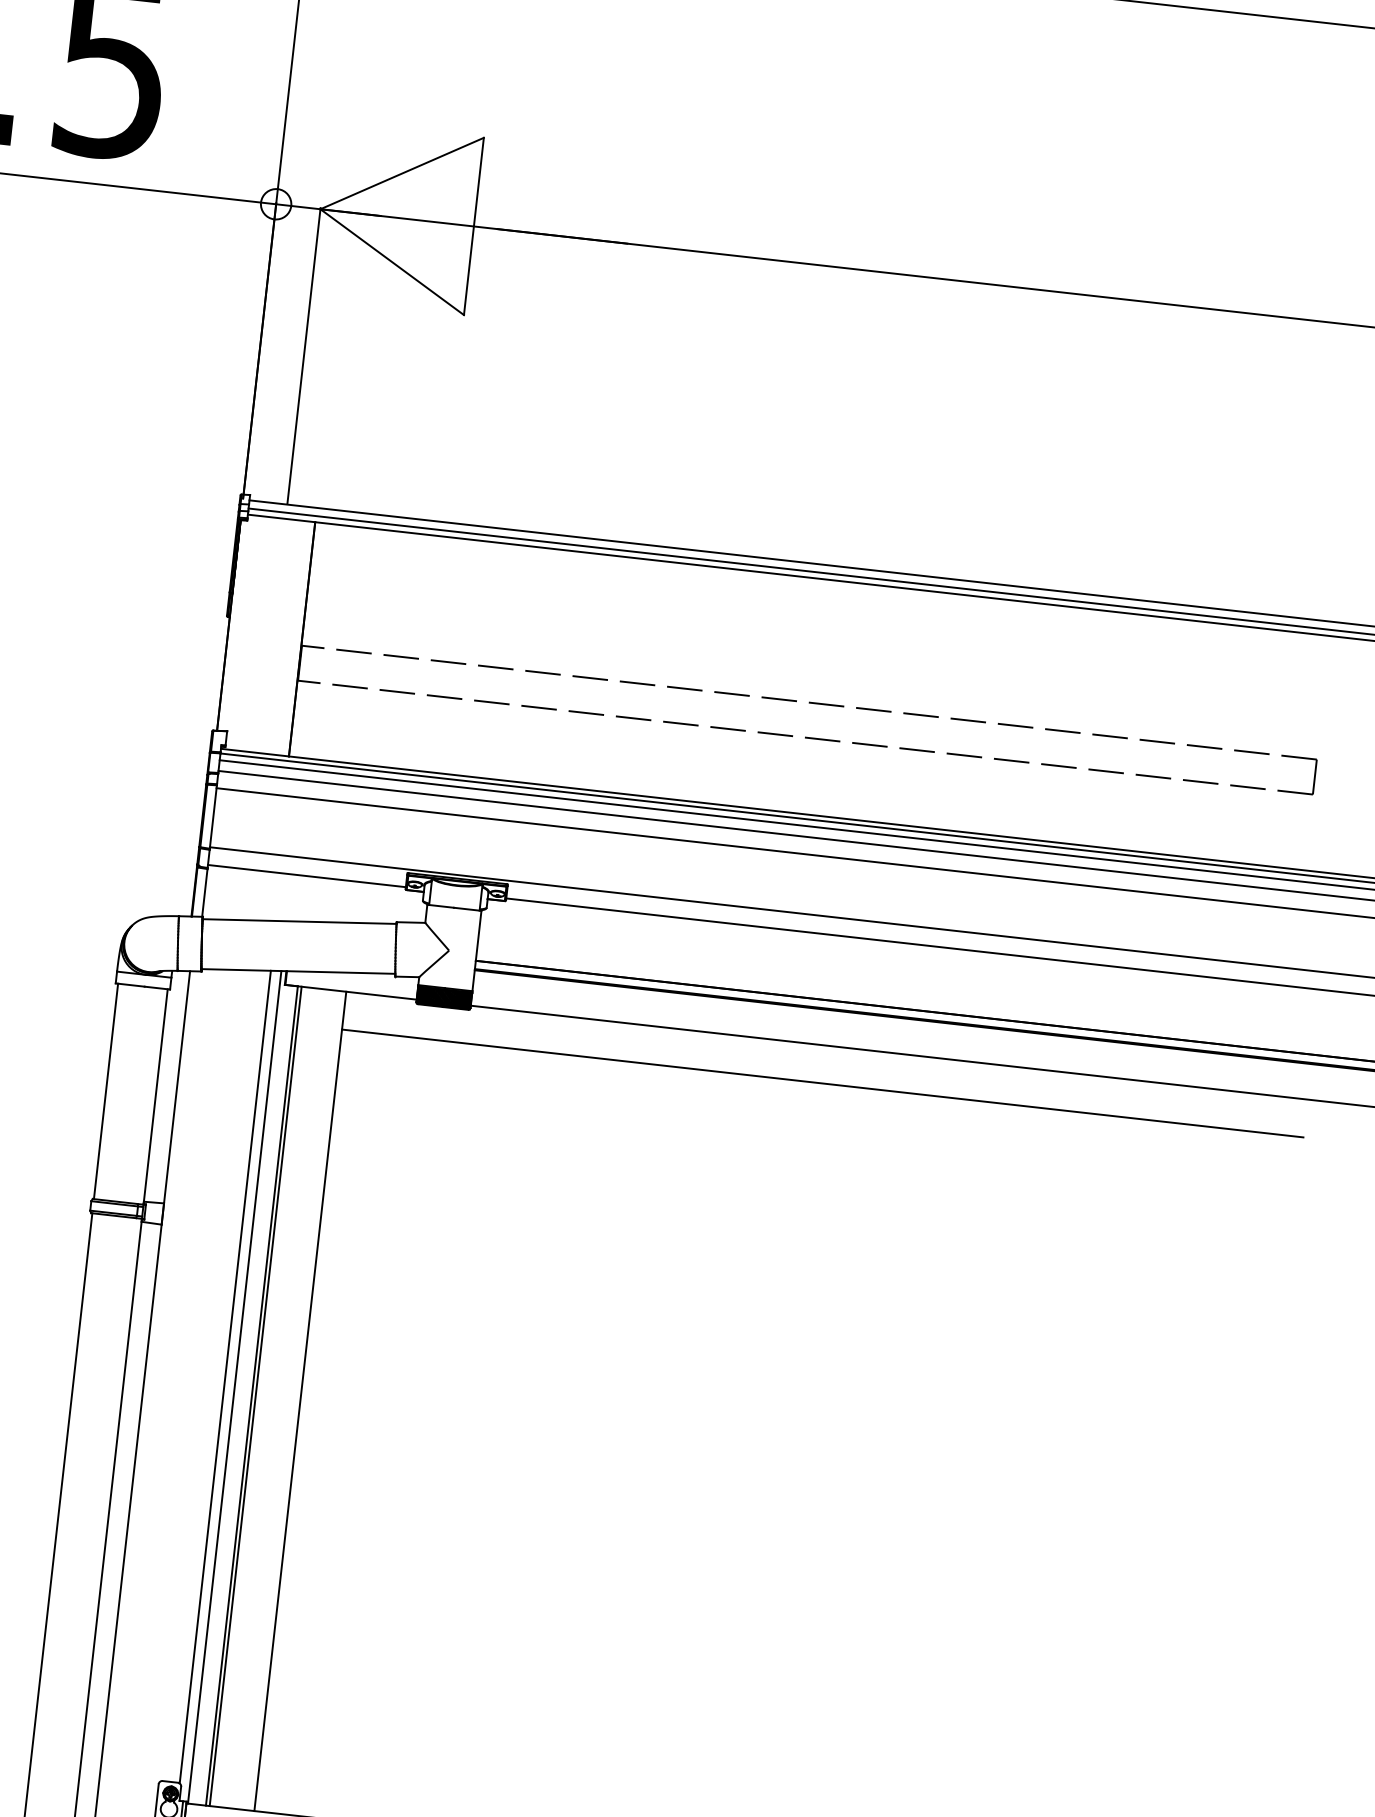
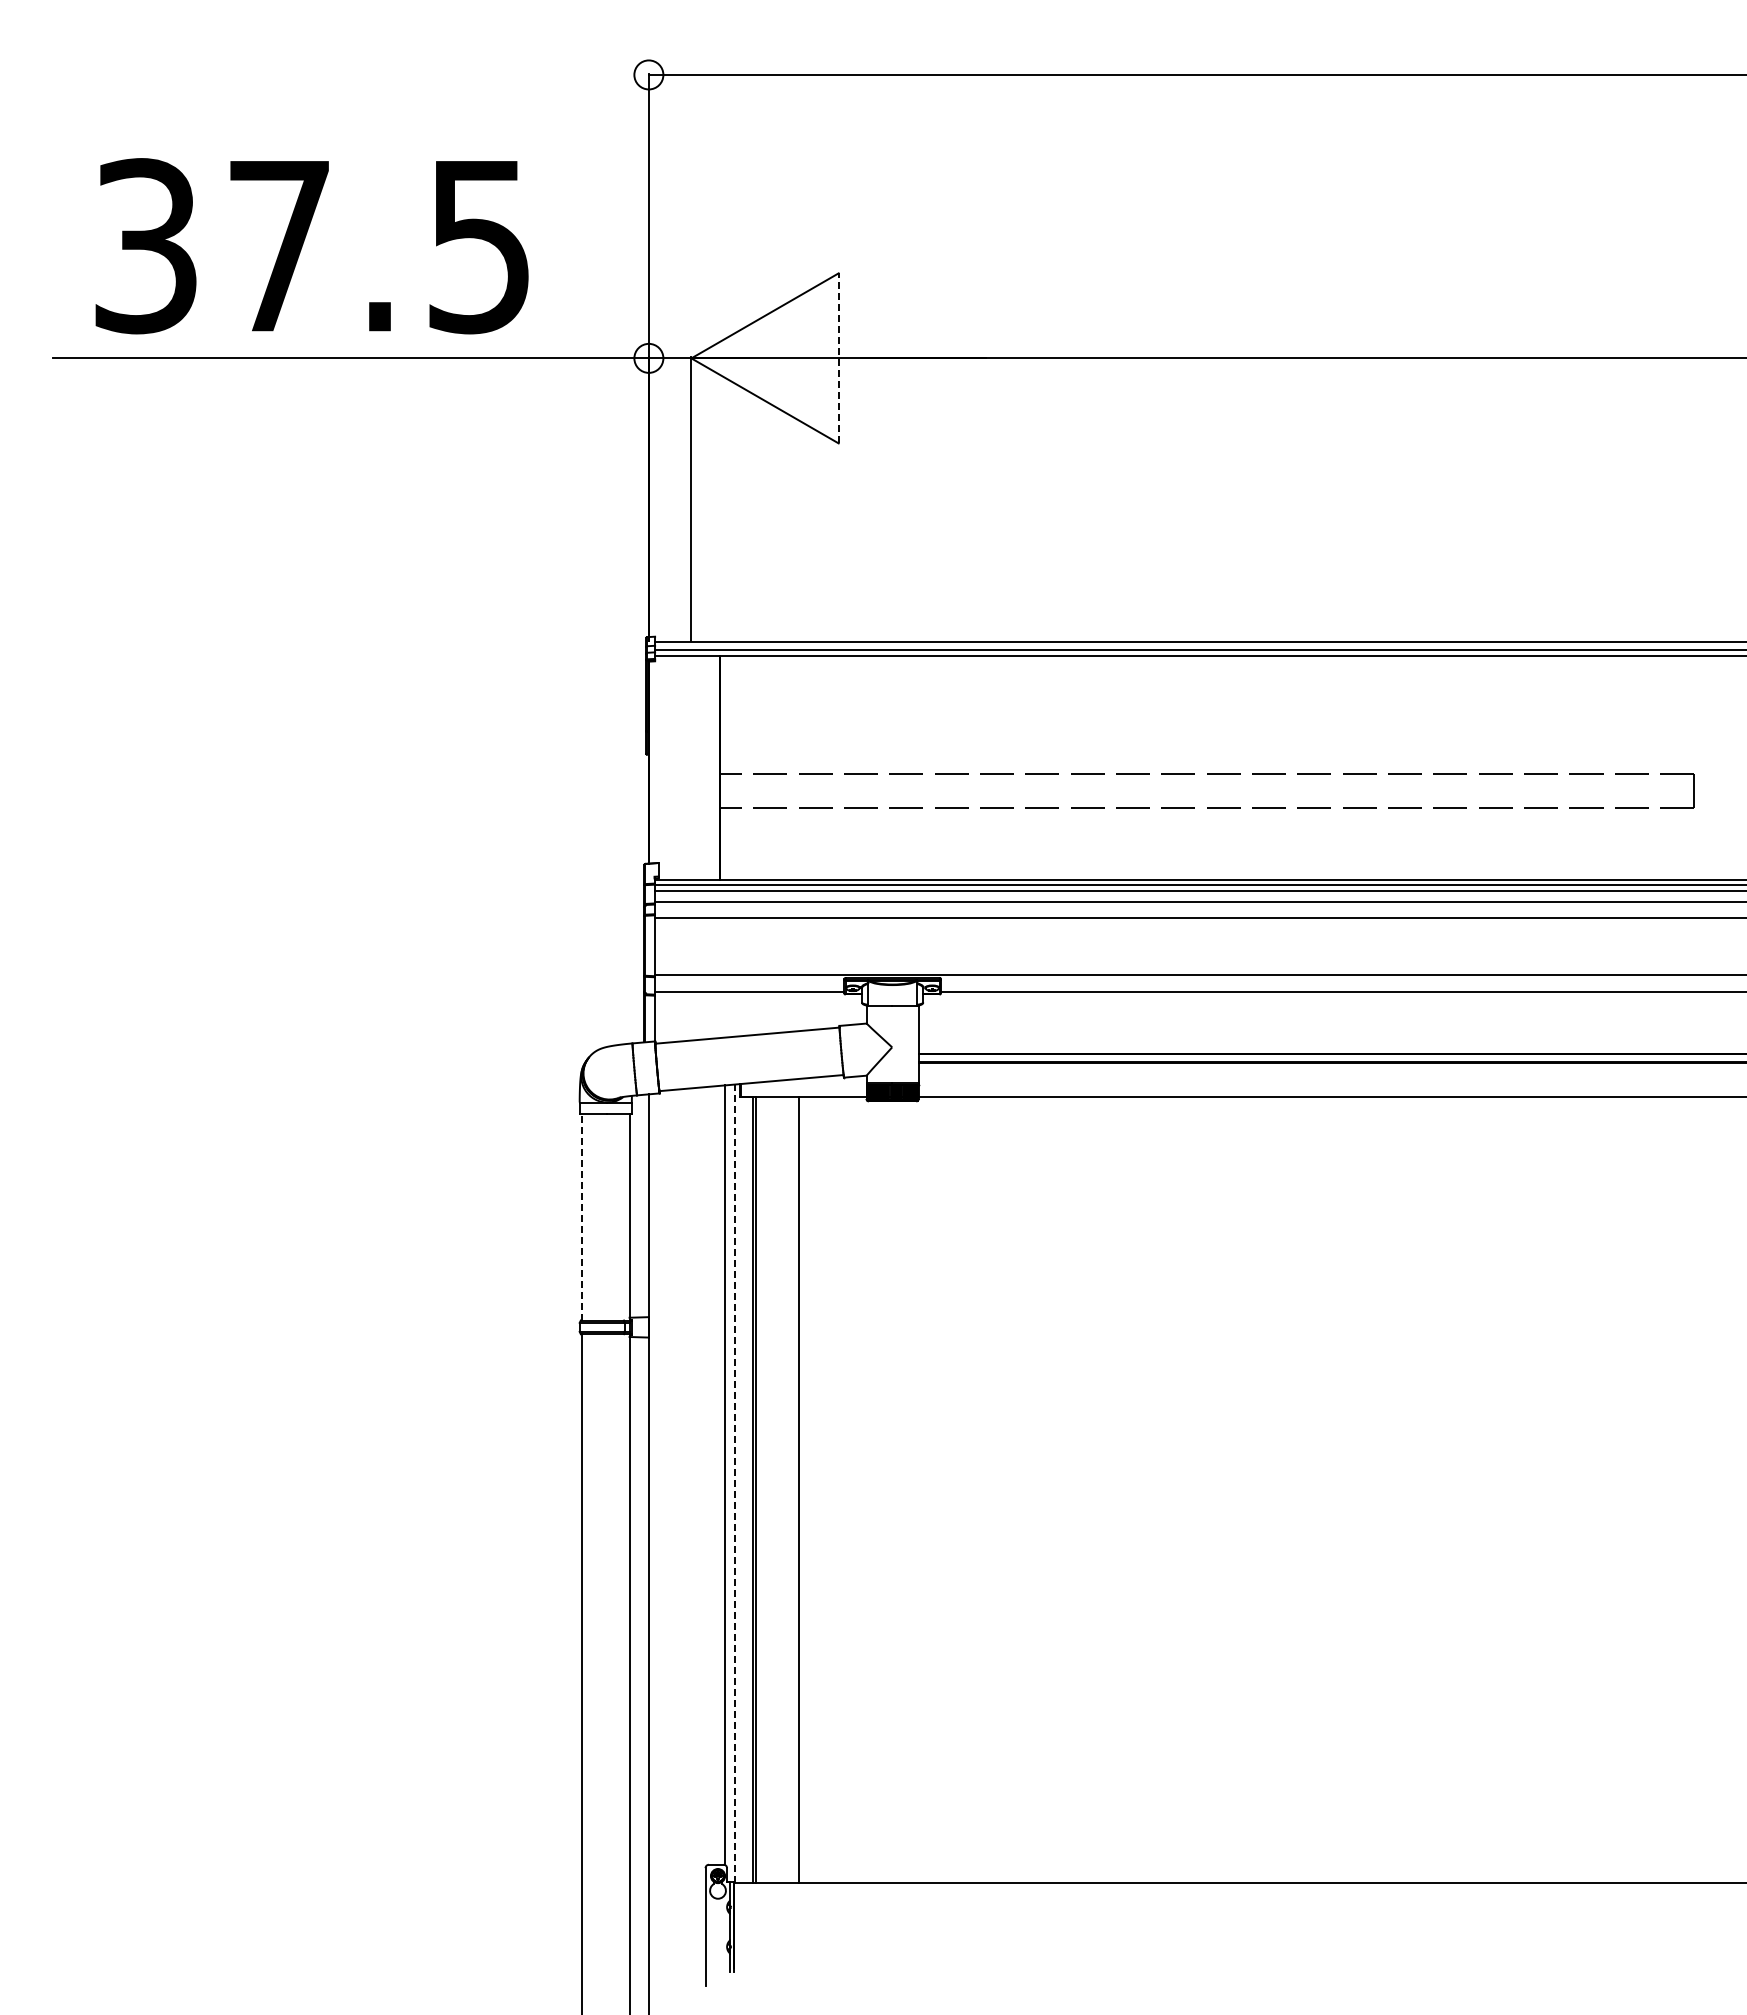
line: (473, 225) -> (838, 357), solid -> dashed
line: (822, 1083) -> (1260, 1133), removed
line: (105, 1090) -> (581, 1216), solid -> dashed
line: (234, 1386) -> (735, 1483), solid -> dashed

